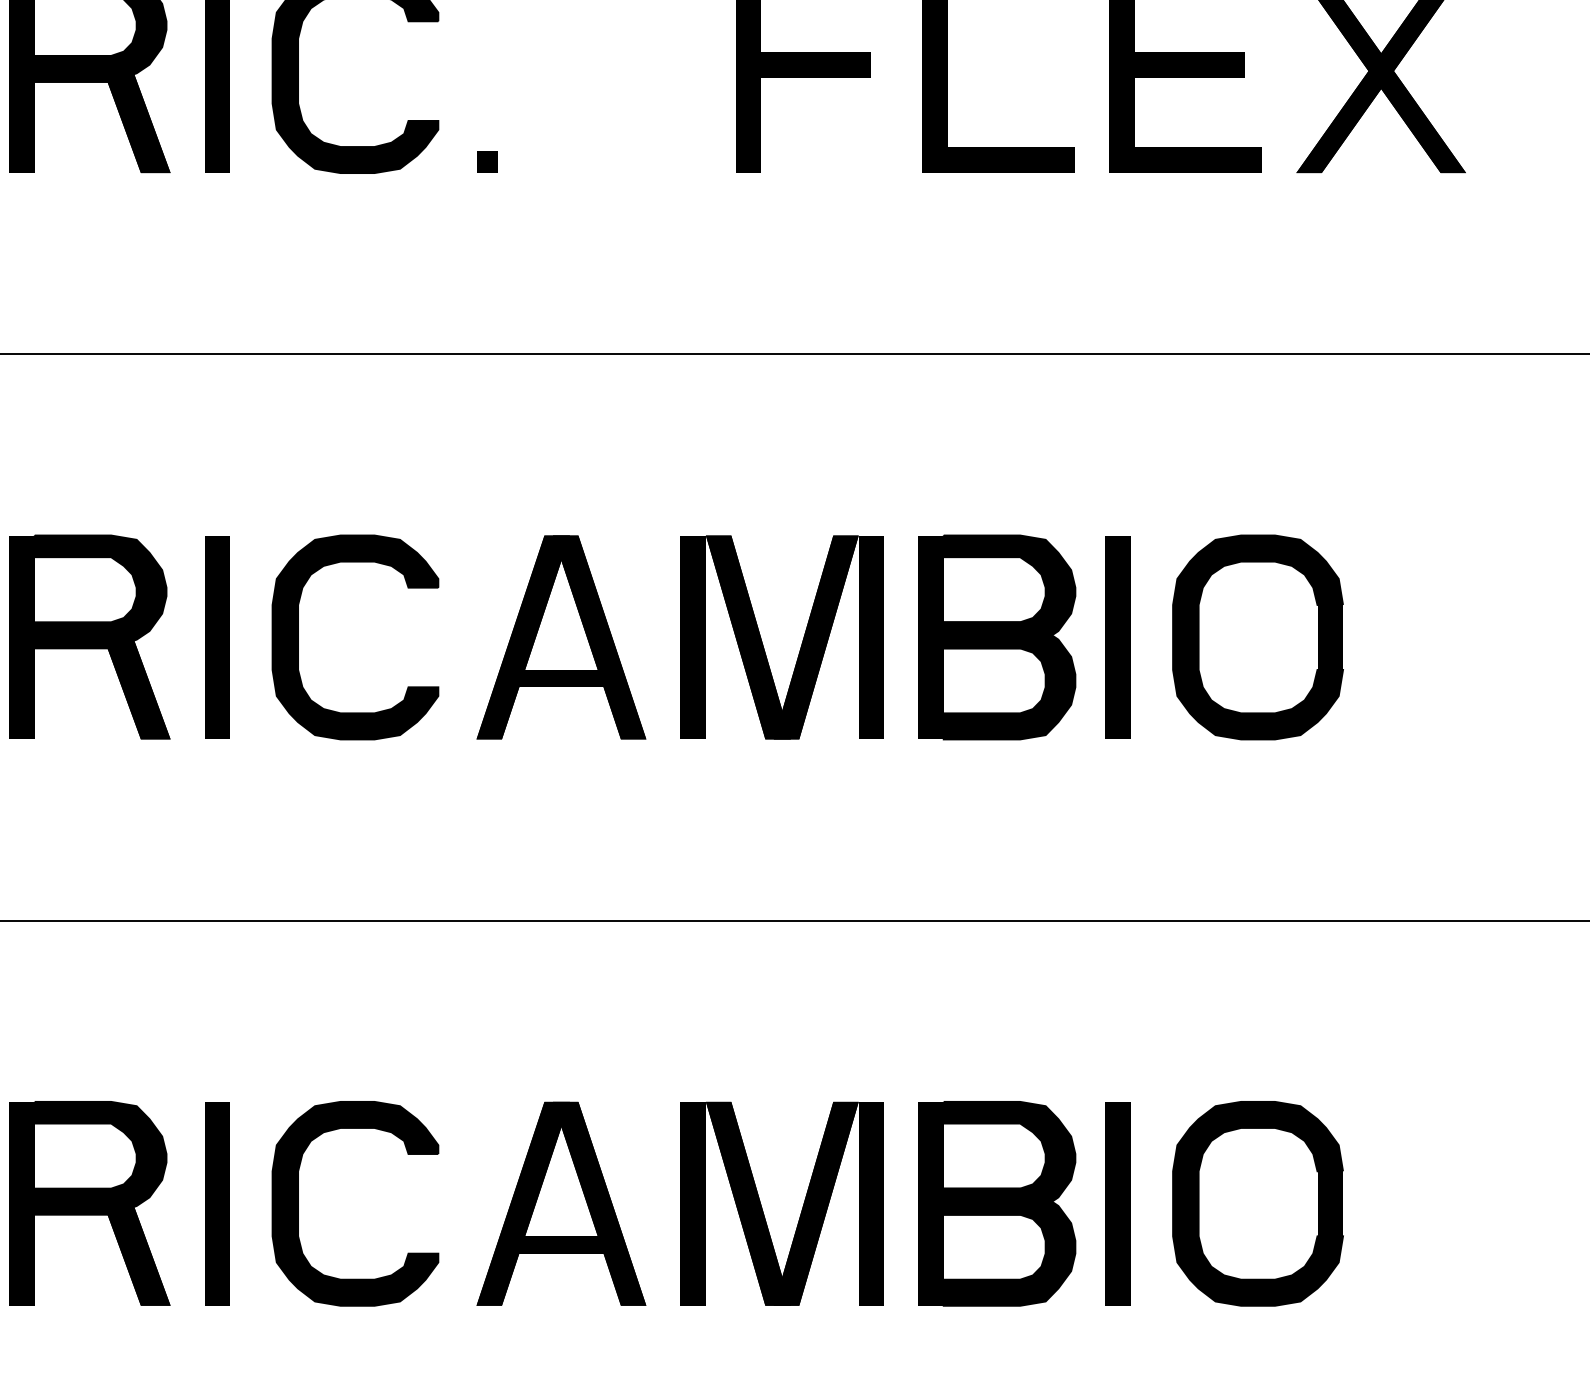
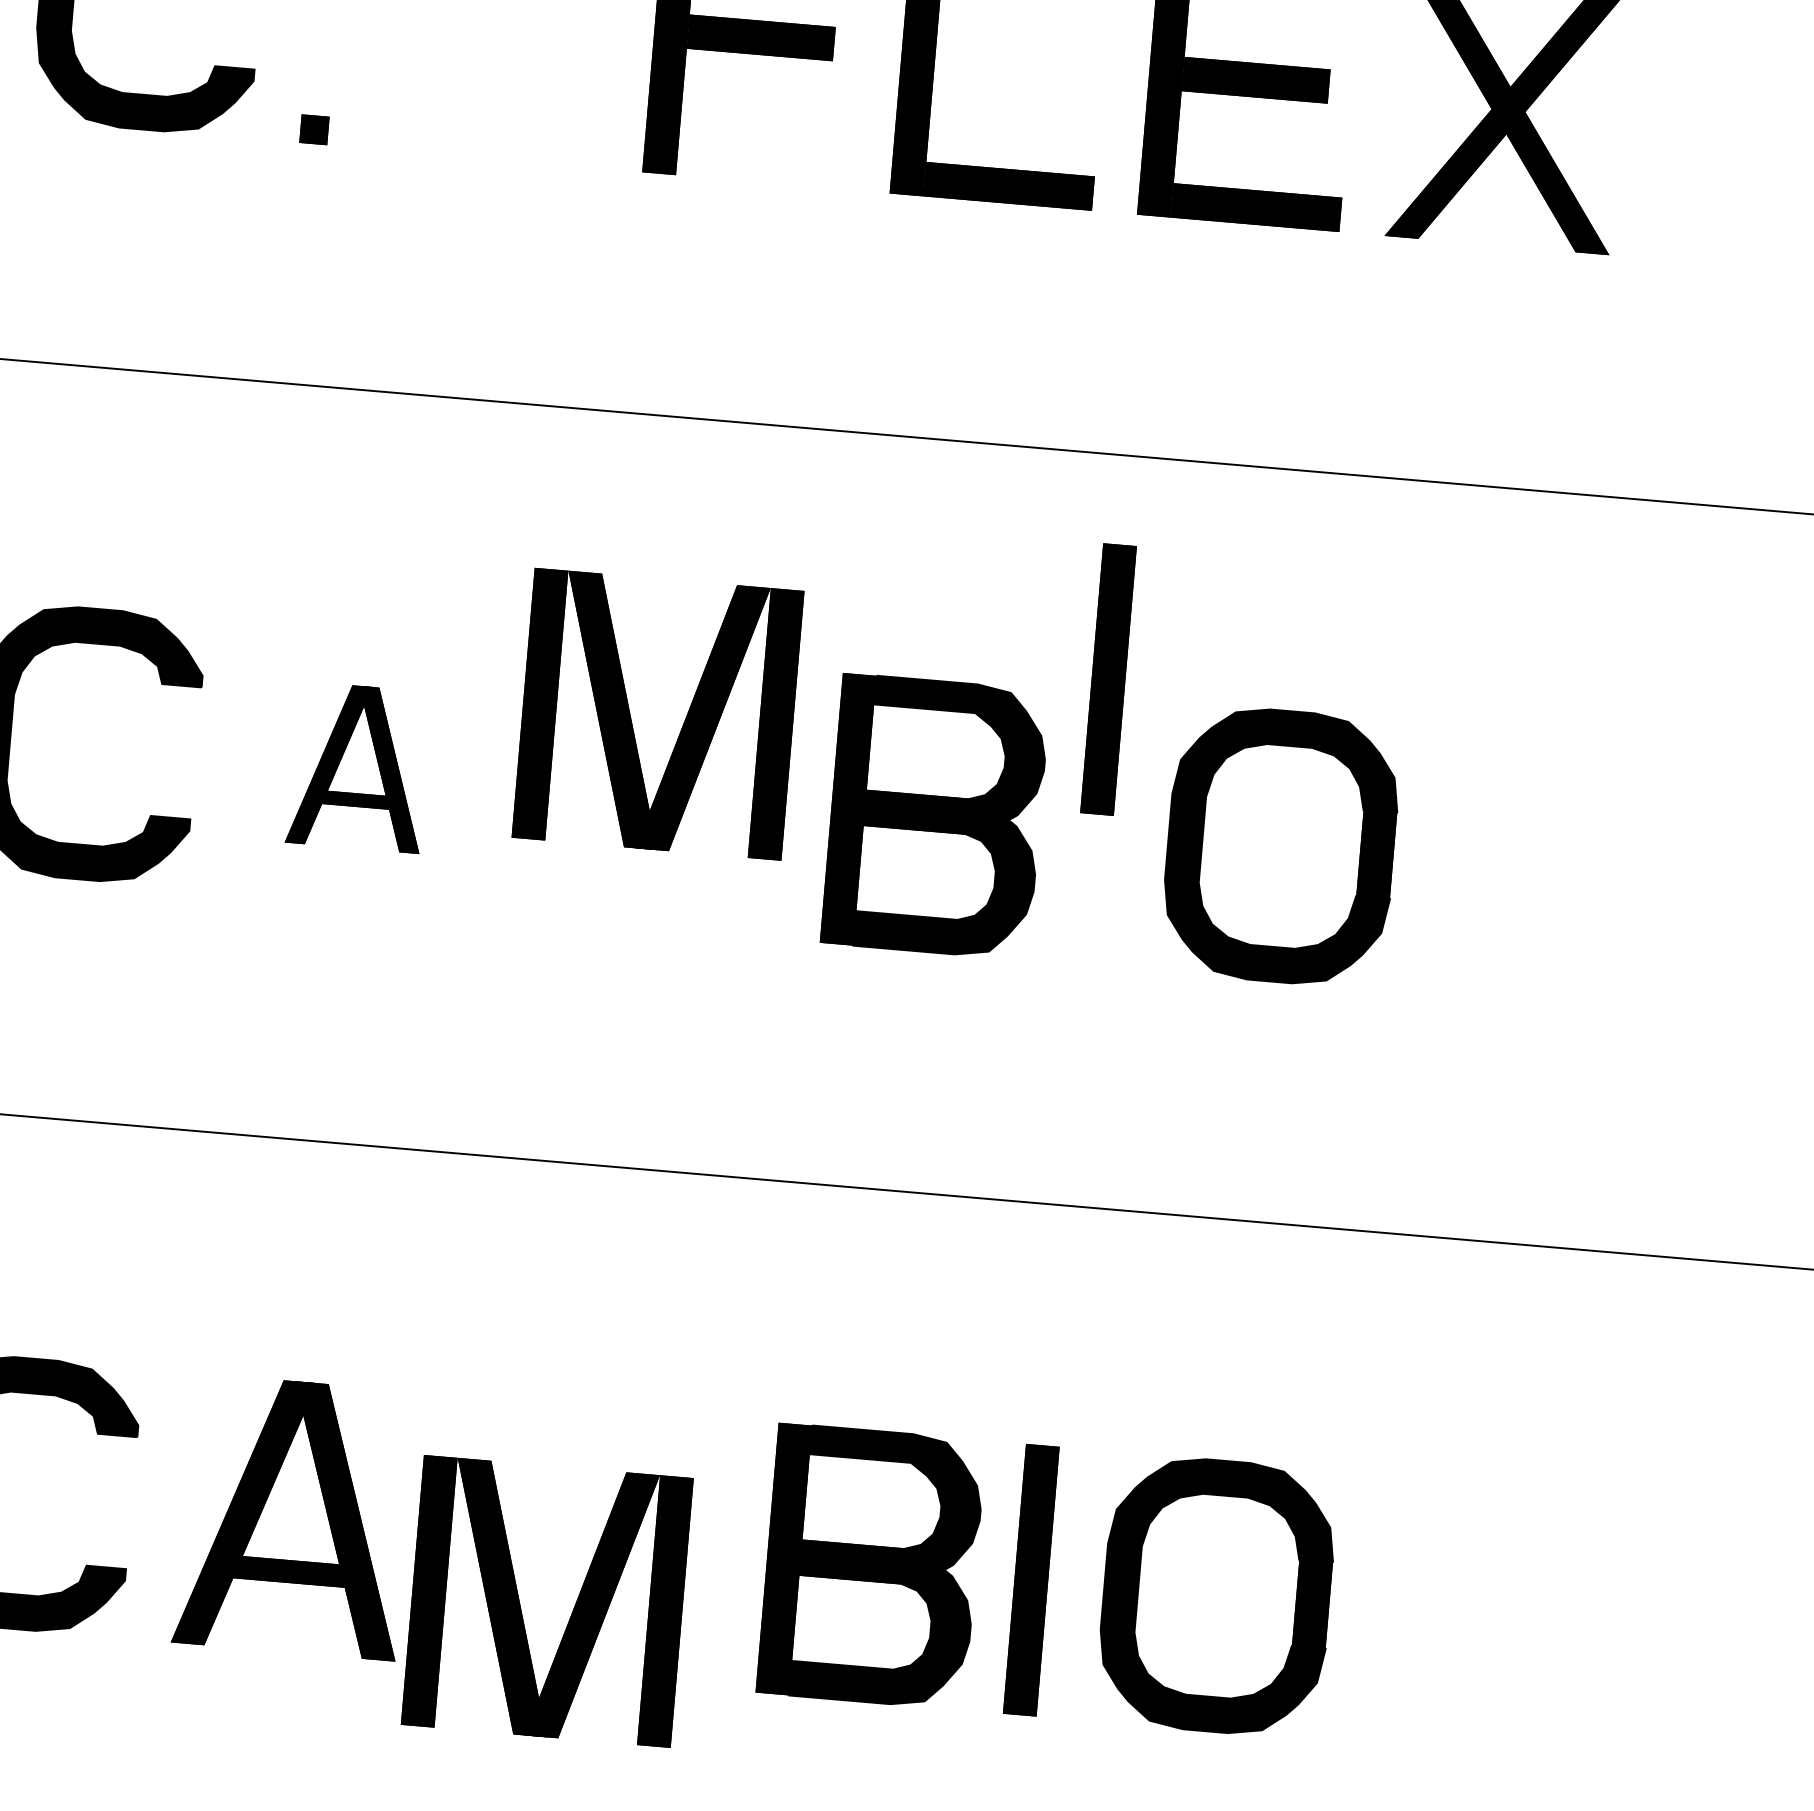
part: (561, 637) -> (359, 767), size x0.6
part: (1117, 637) -> (1108, 679), moved
part: (763, 644) -> (632, 721), moved
part: (762, 1207) -> (520, 1604), moved

